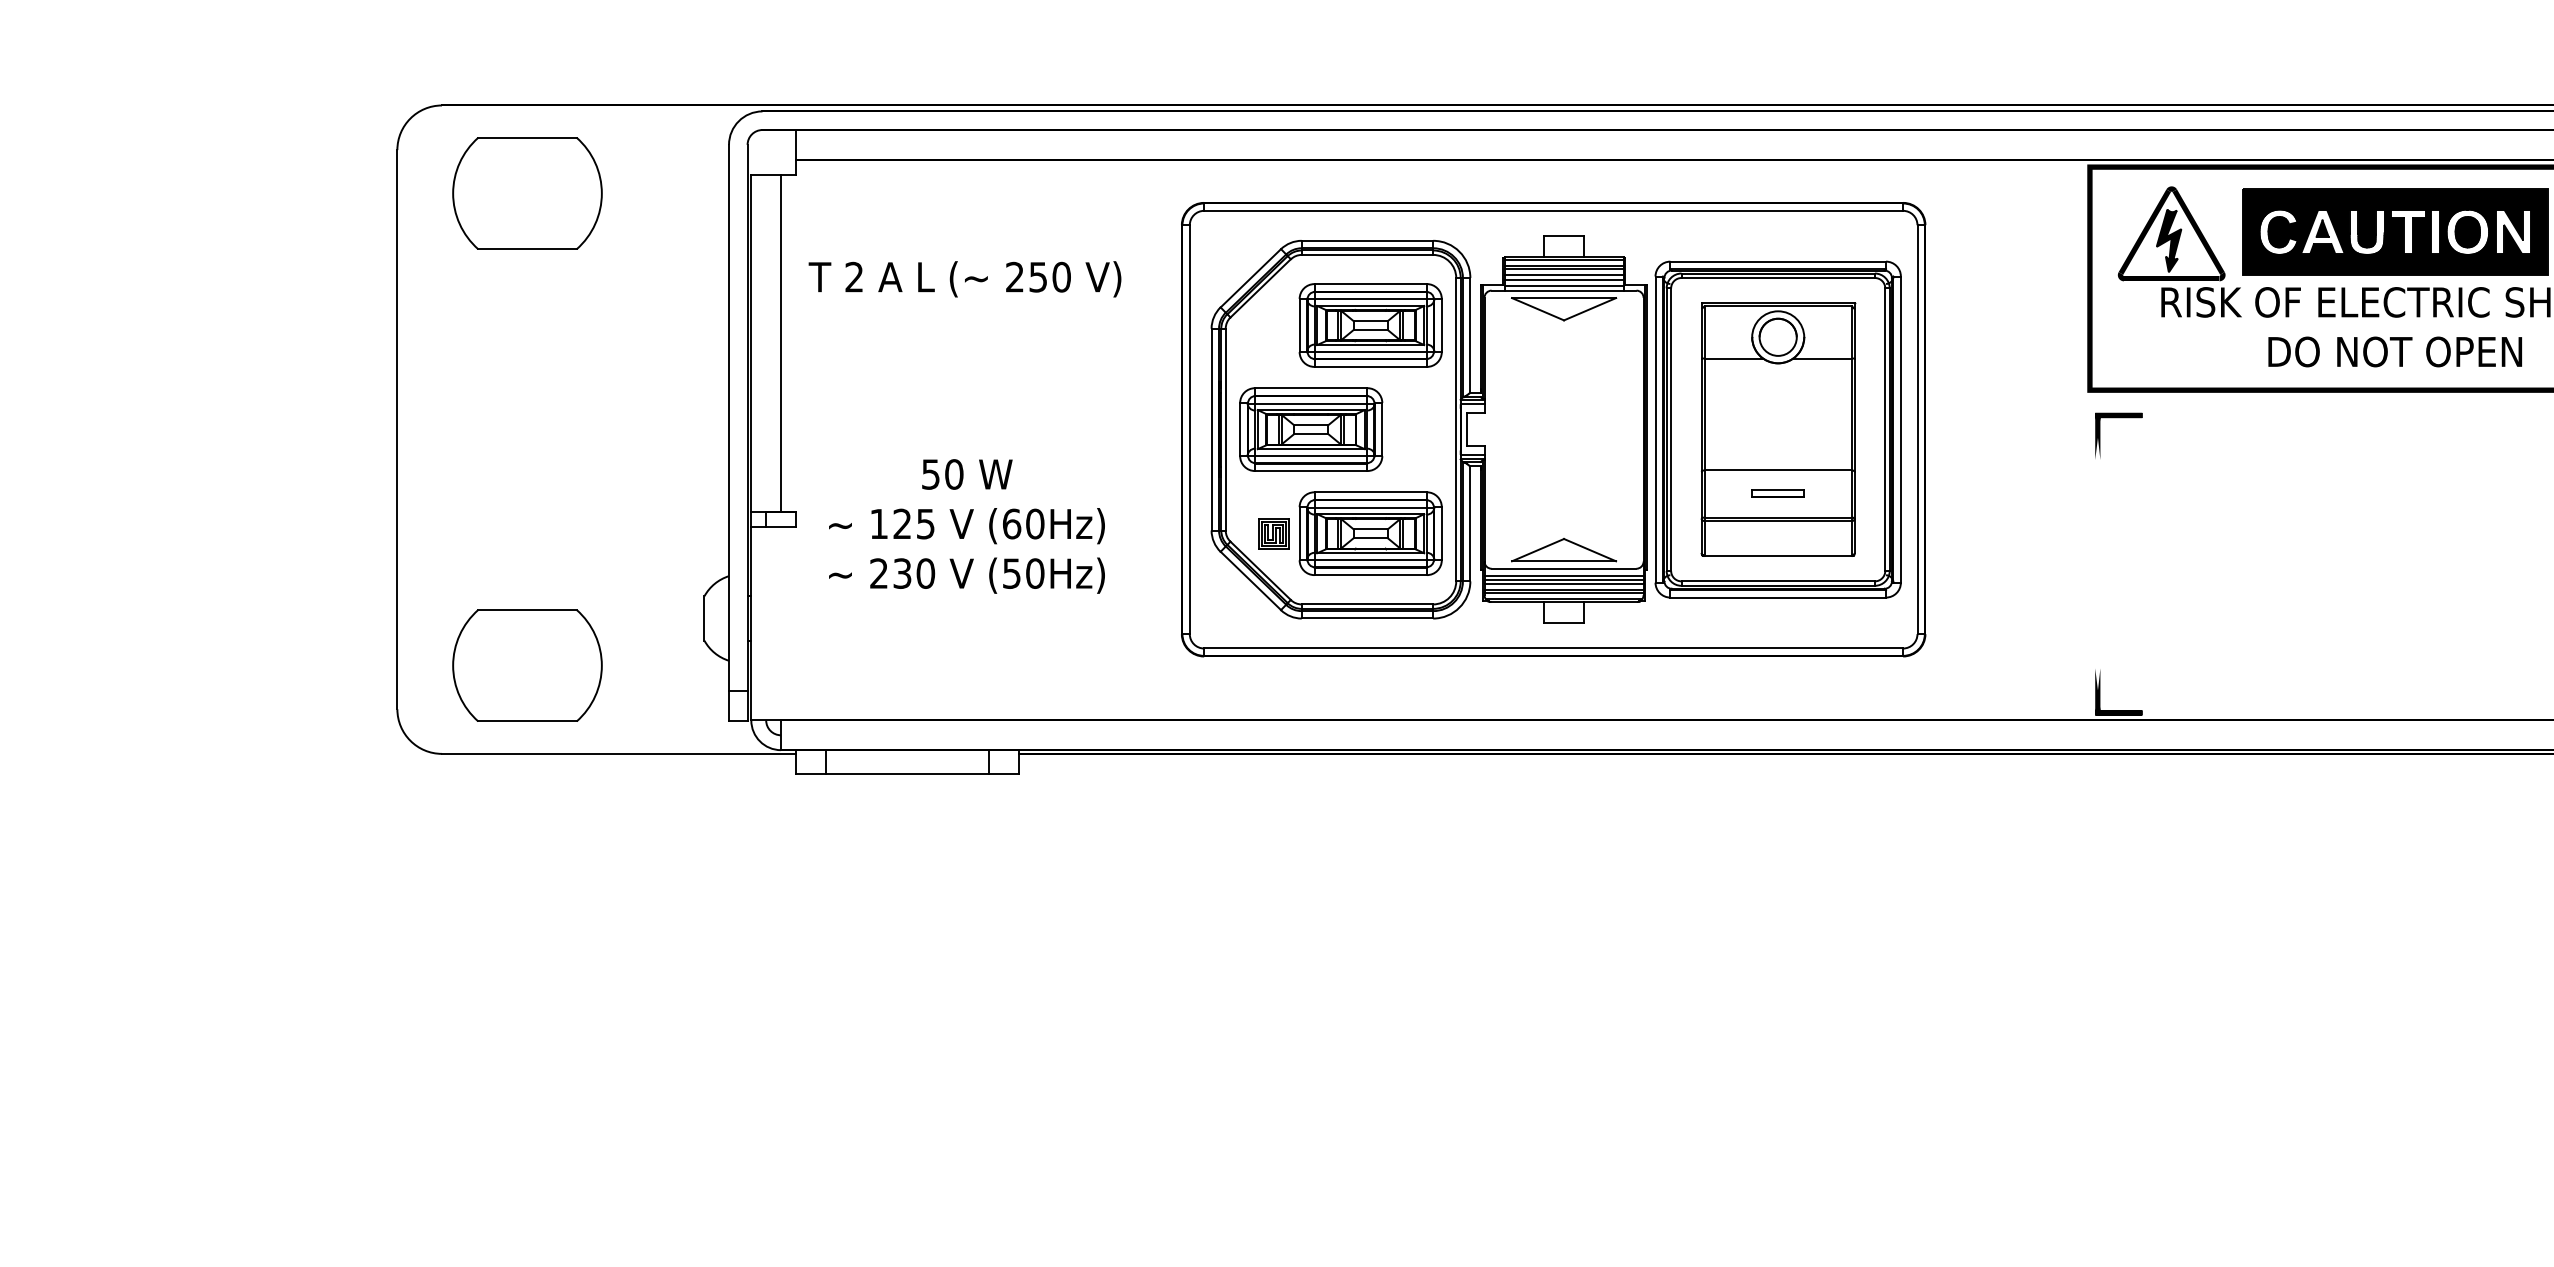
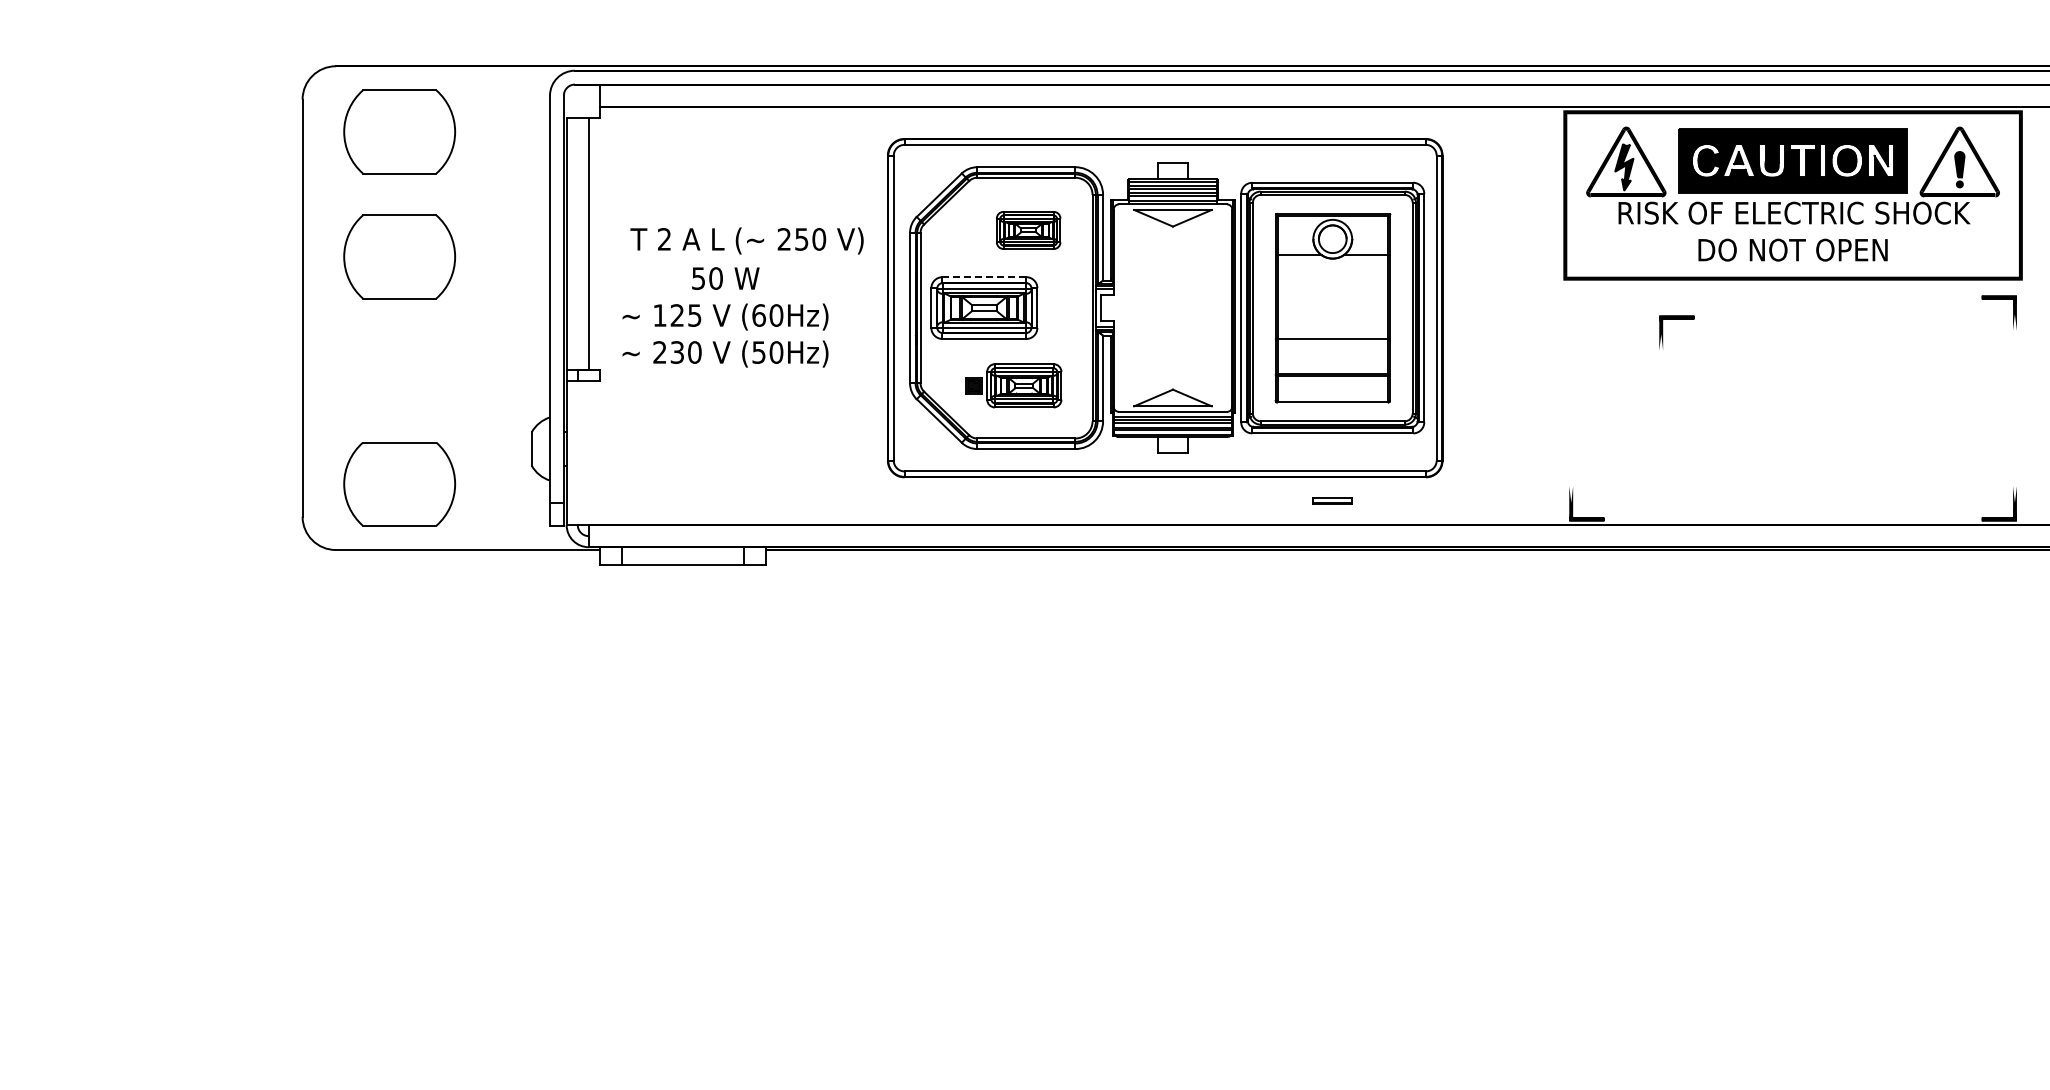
text: (964, 278) -> (746, 240), moved
part: (1370, 325) -> (1028, 230), size x0.6
part: (527, 360) -> (399, 256), added
line: (1311, 388) -> (984, 277), solid -> dashed
part: (2118, 418) -> (1676, 319), moved
part: (1777, 493) -> (1332, 500), moved
text: (966, 526) -> (725, 317), moved
part: (1350, 533) -> (1013, 385), size x0.7

